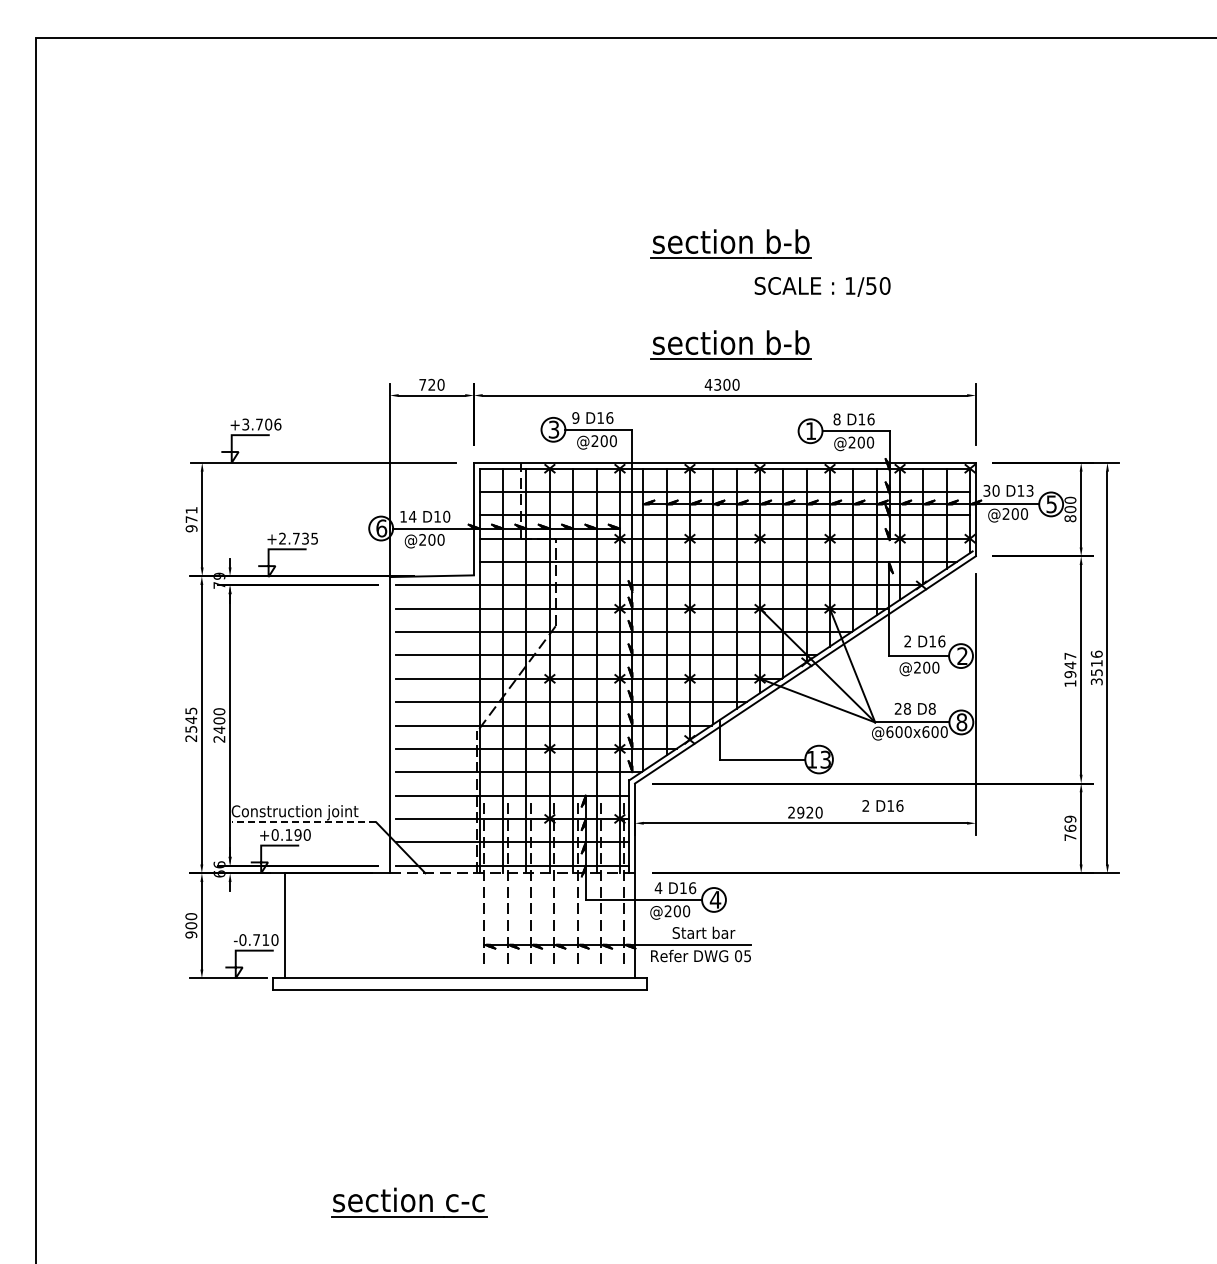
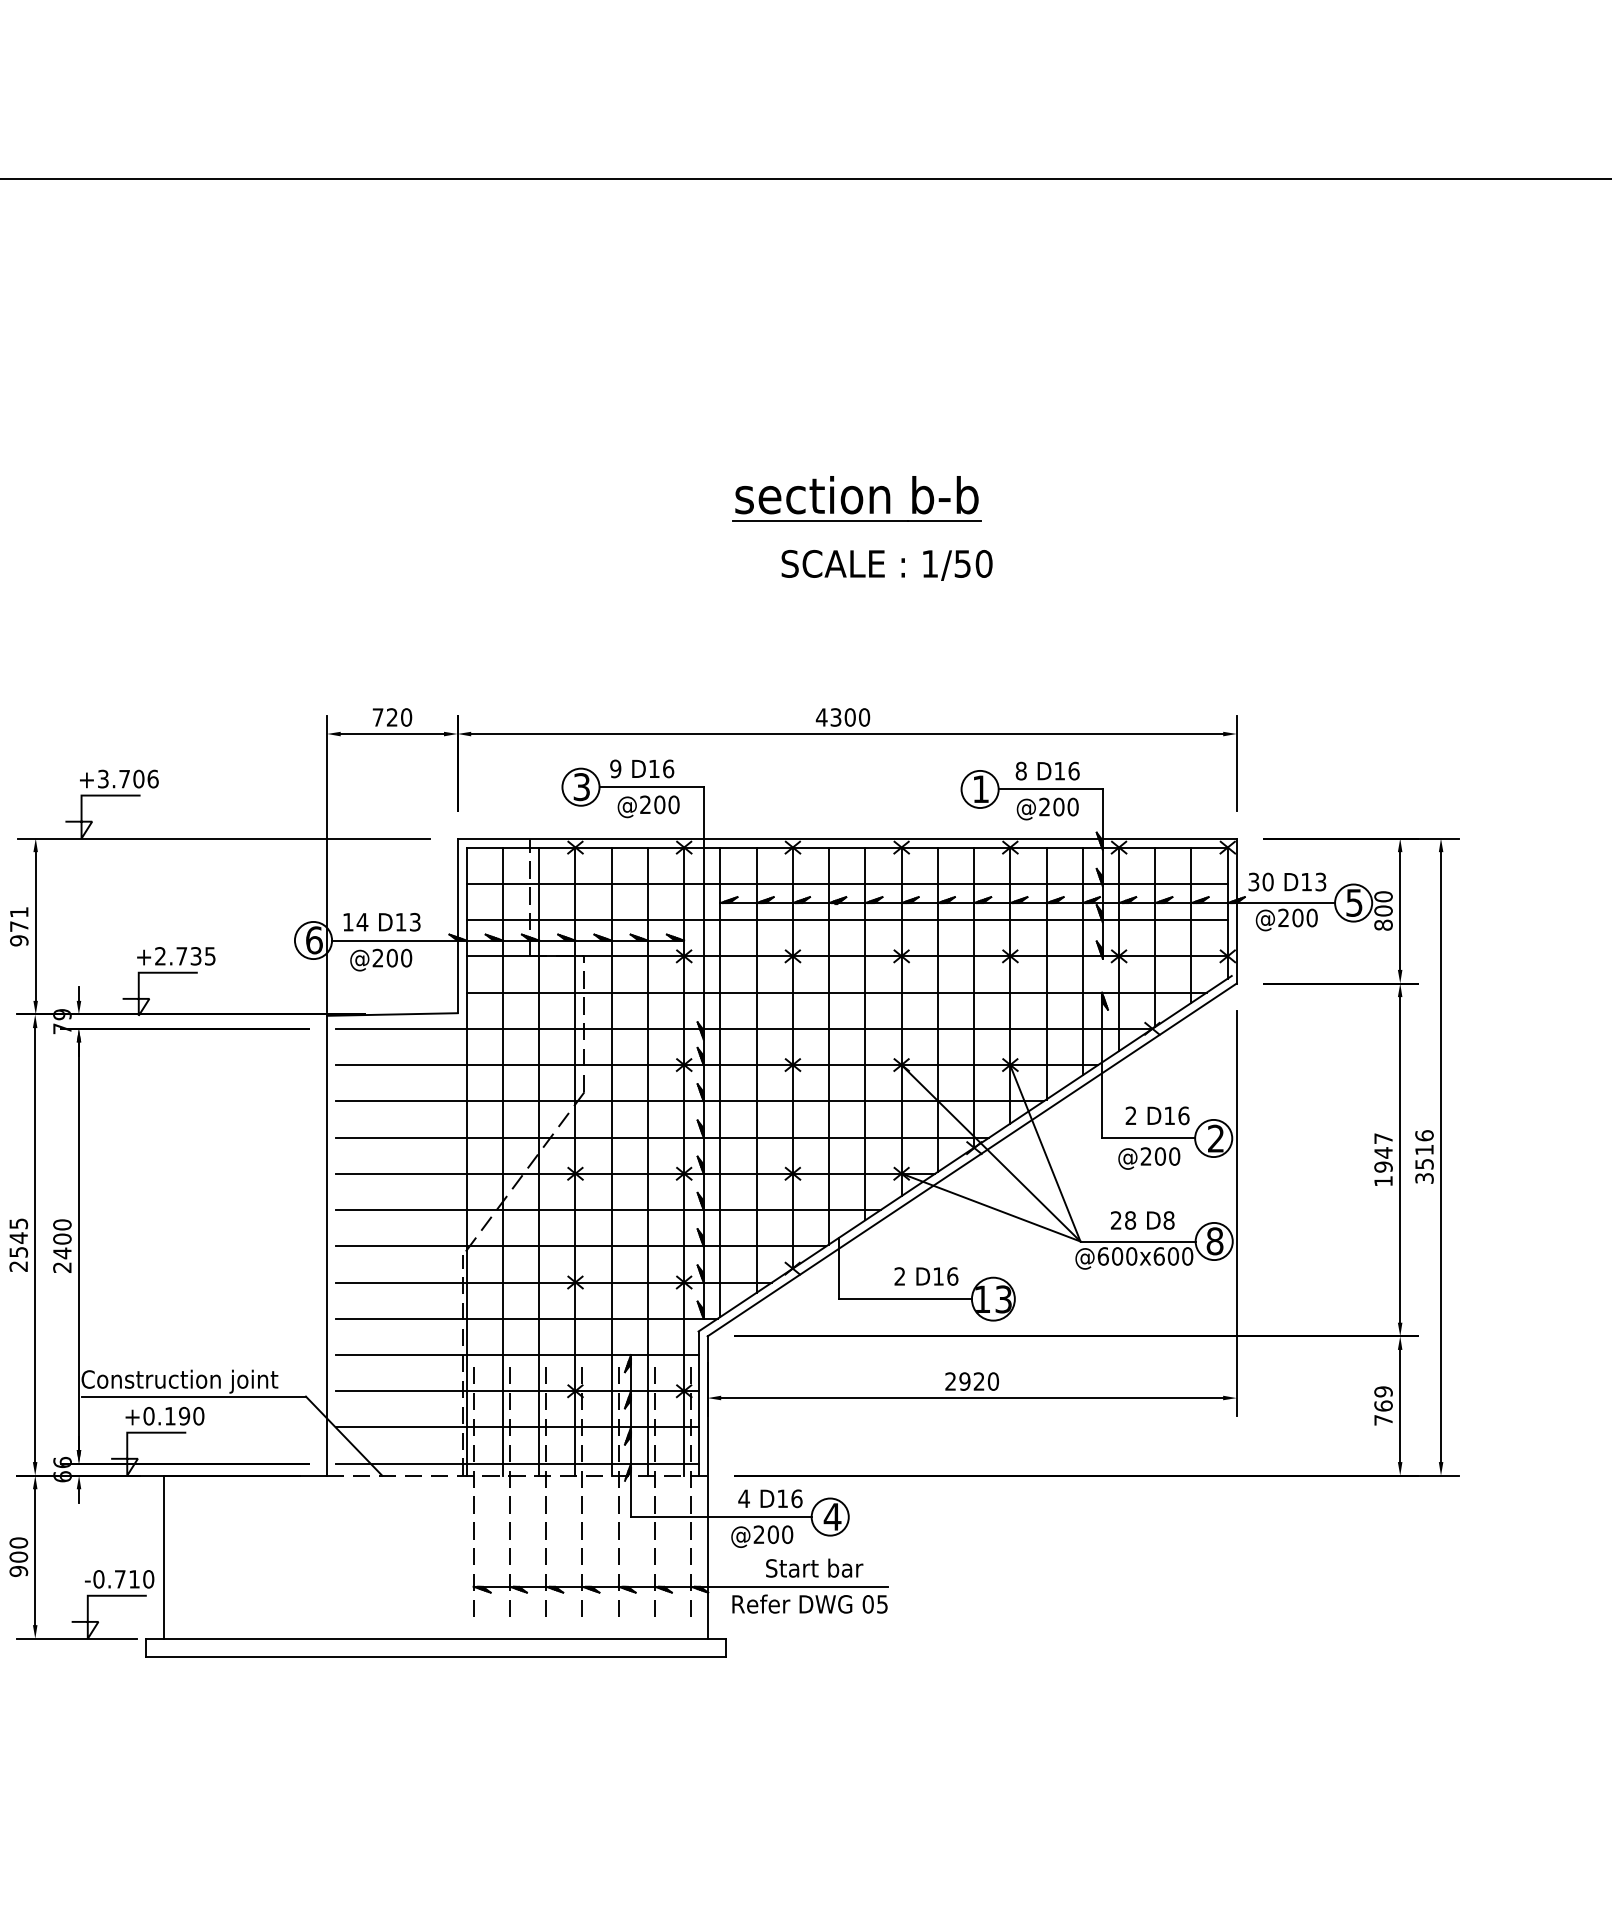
text: (822, 286) -> (886, 564), moved
part: (730, 344) -> (855, 654), removed
text: (446, 516) -> (414, 921), D10 -> D13
text: (882, 805) -> (925, 1275), moved
line: (303, 822) -> (192, 1396), dashed -> solid

